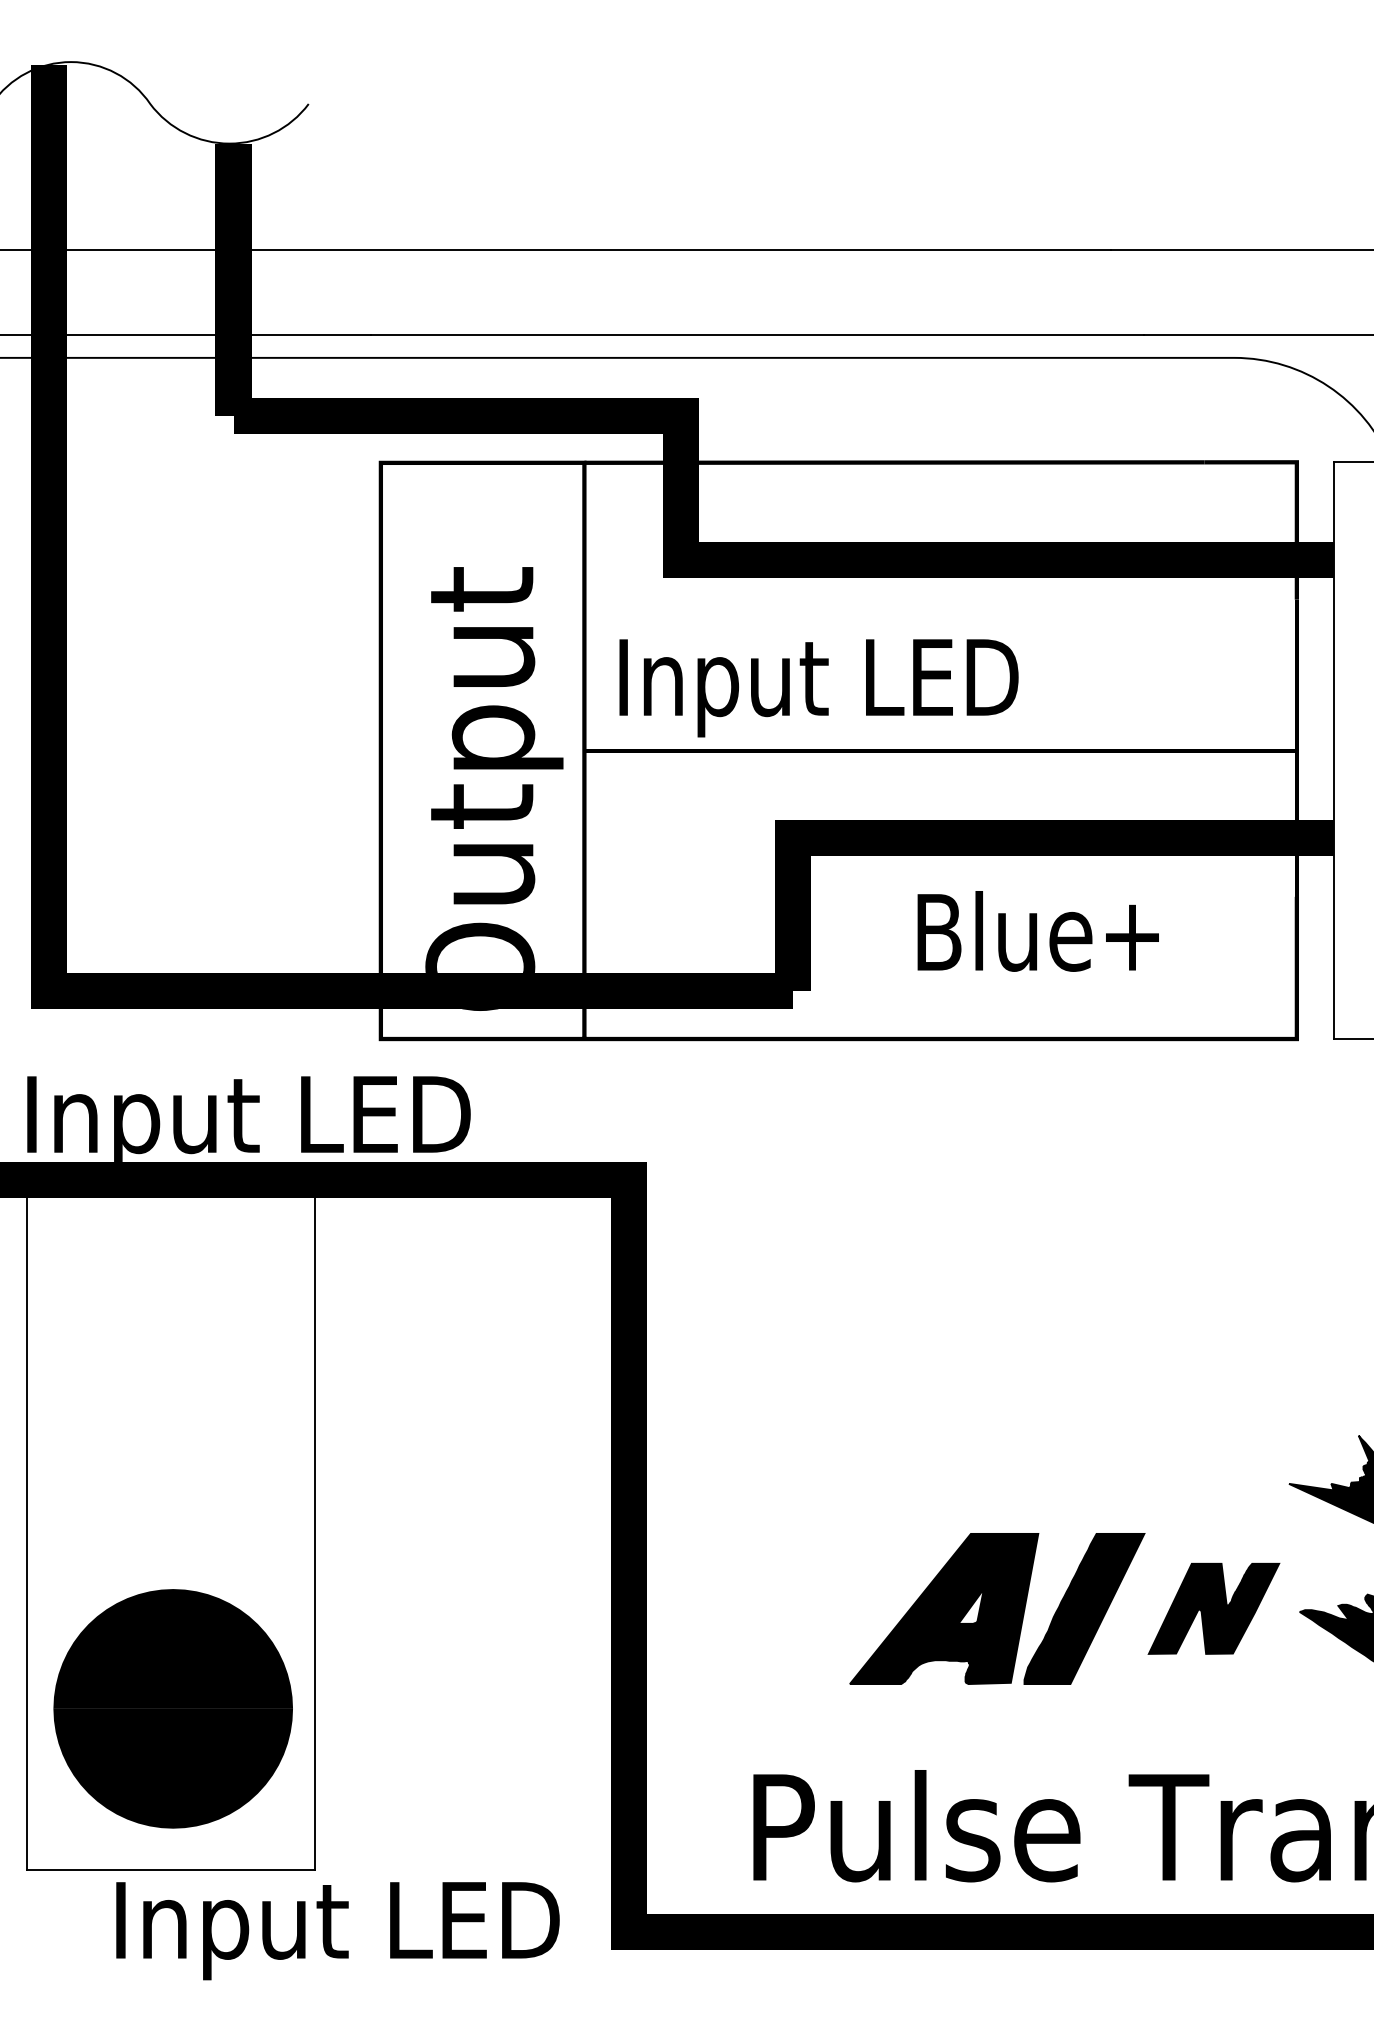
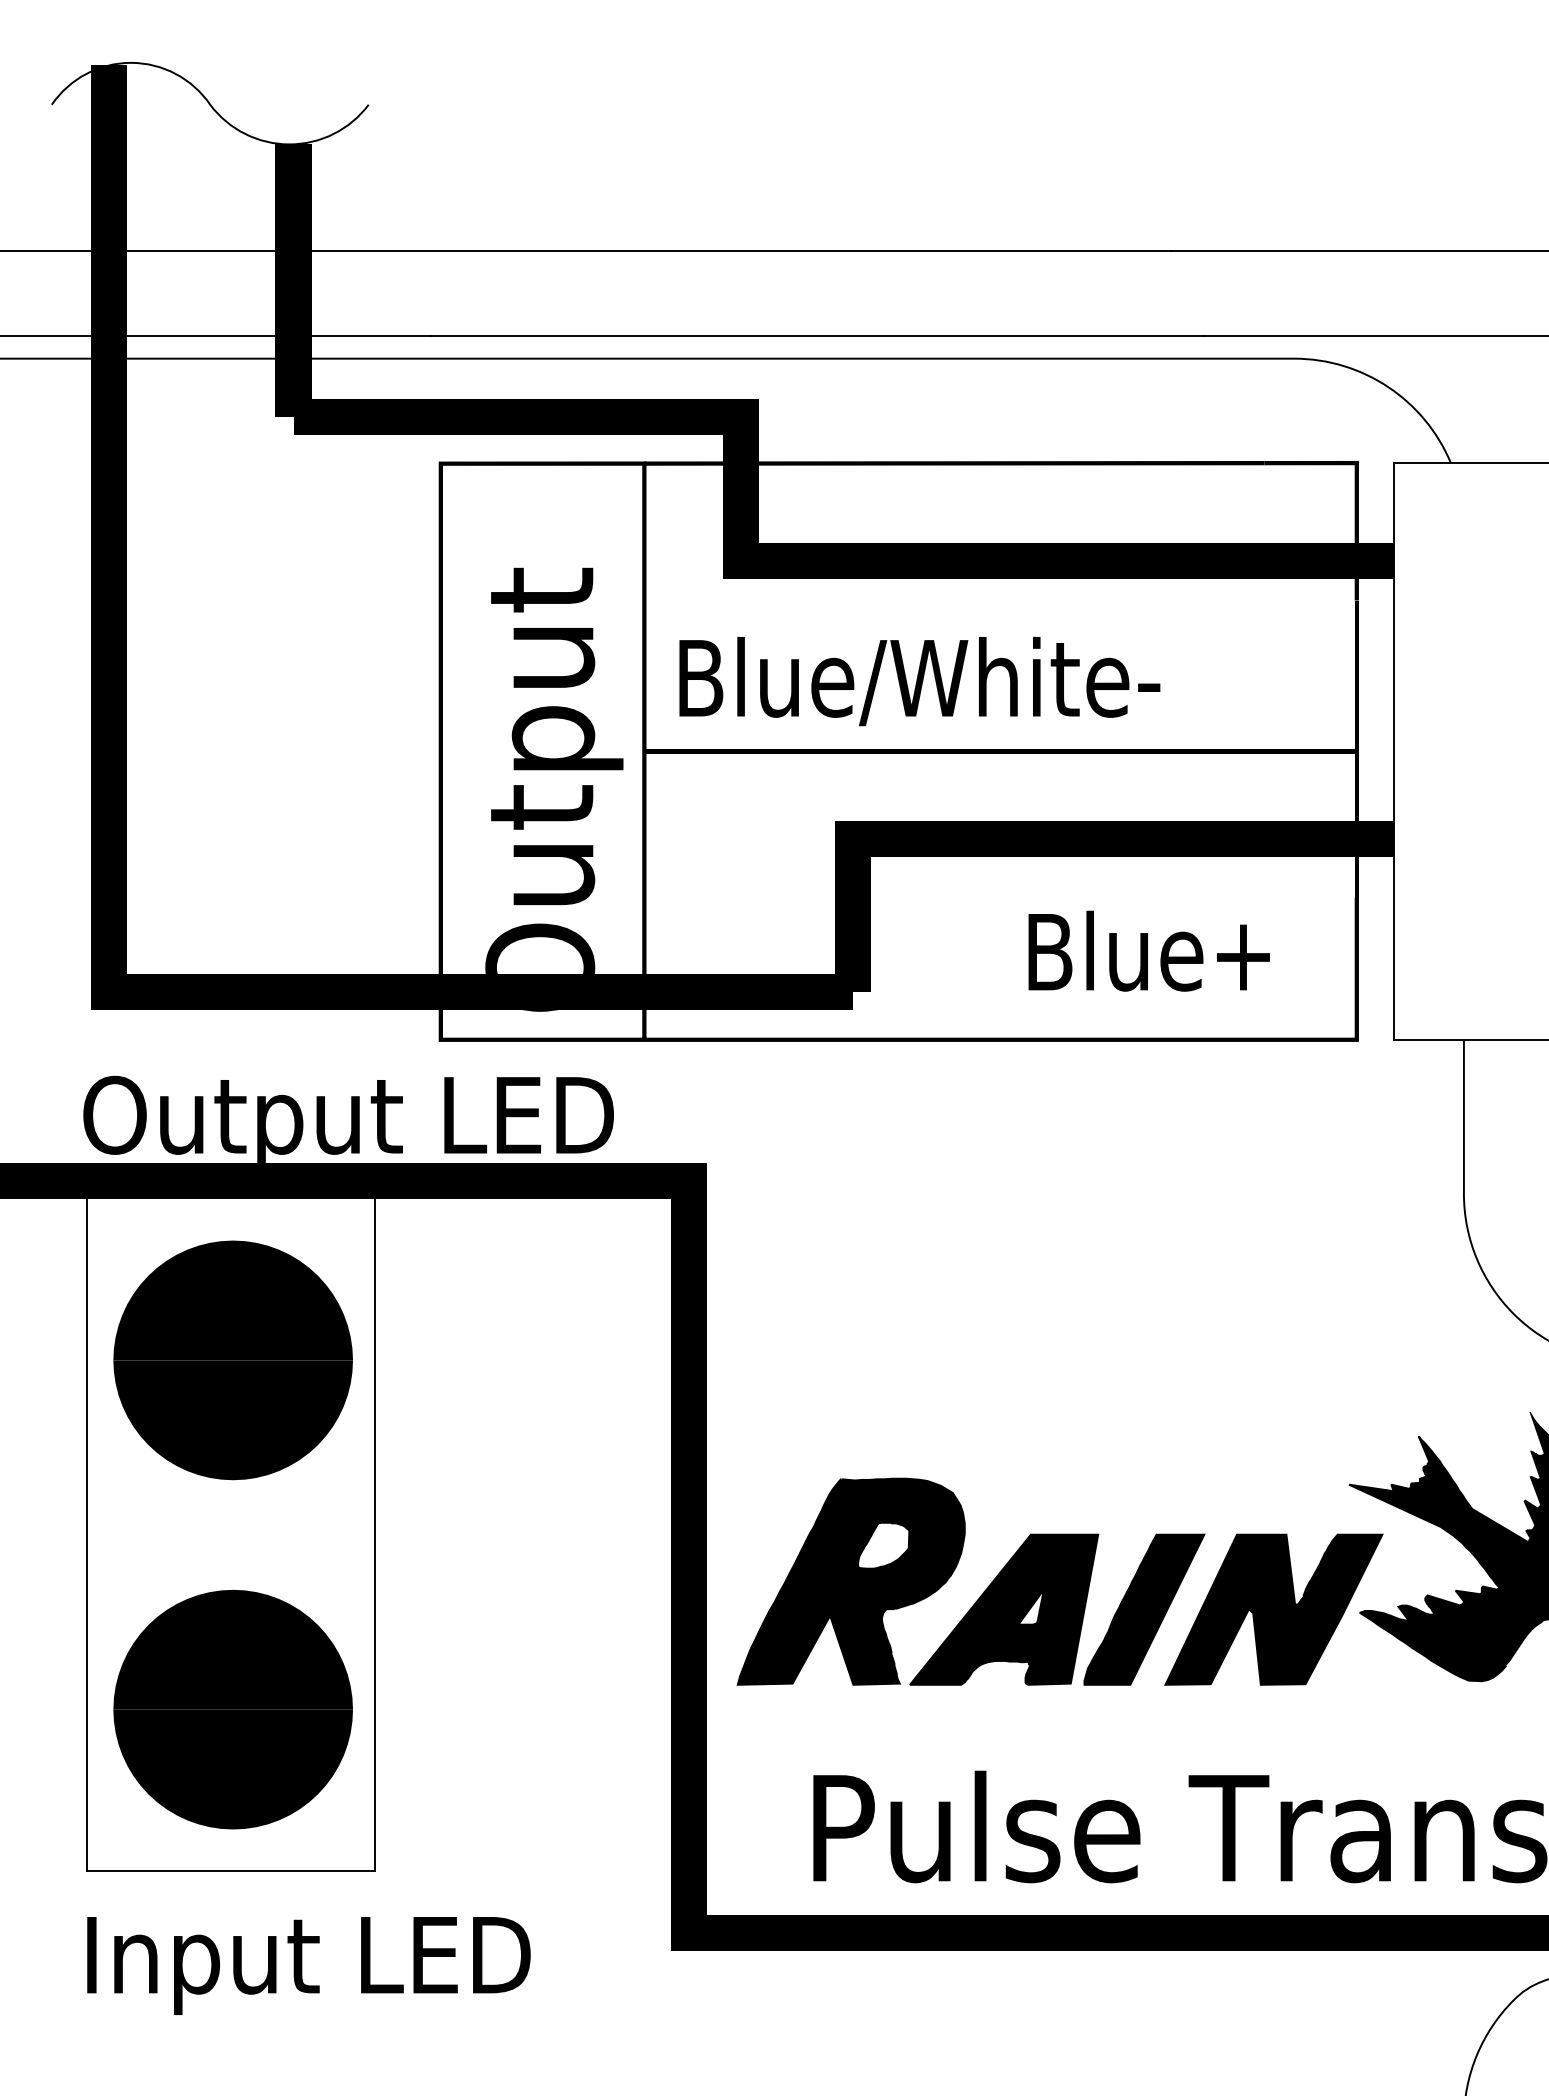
text: (863, 686) -> (923, 687), Input LED -> Blue/White-
text: (1037, 930) -> (1148, 950), moved
text: (288, 1117) -> (348, 1118), Input LED -> Output LED
part: (172, 1359) -> (232, 1360), added
part: (790, 1580) -> (850, 1581), added
part: (1213, 1608) -> (1273, 1609), size x1.67
text: (337, 1930) -> (308, 1965), moved

